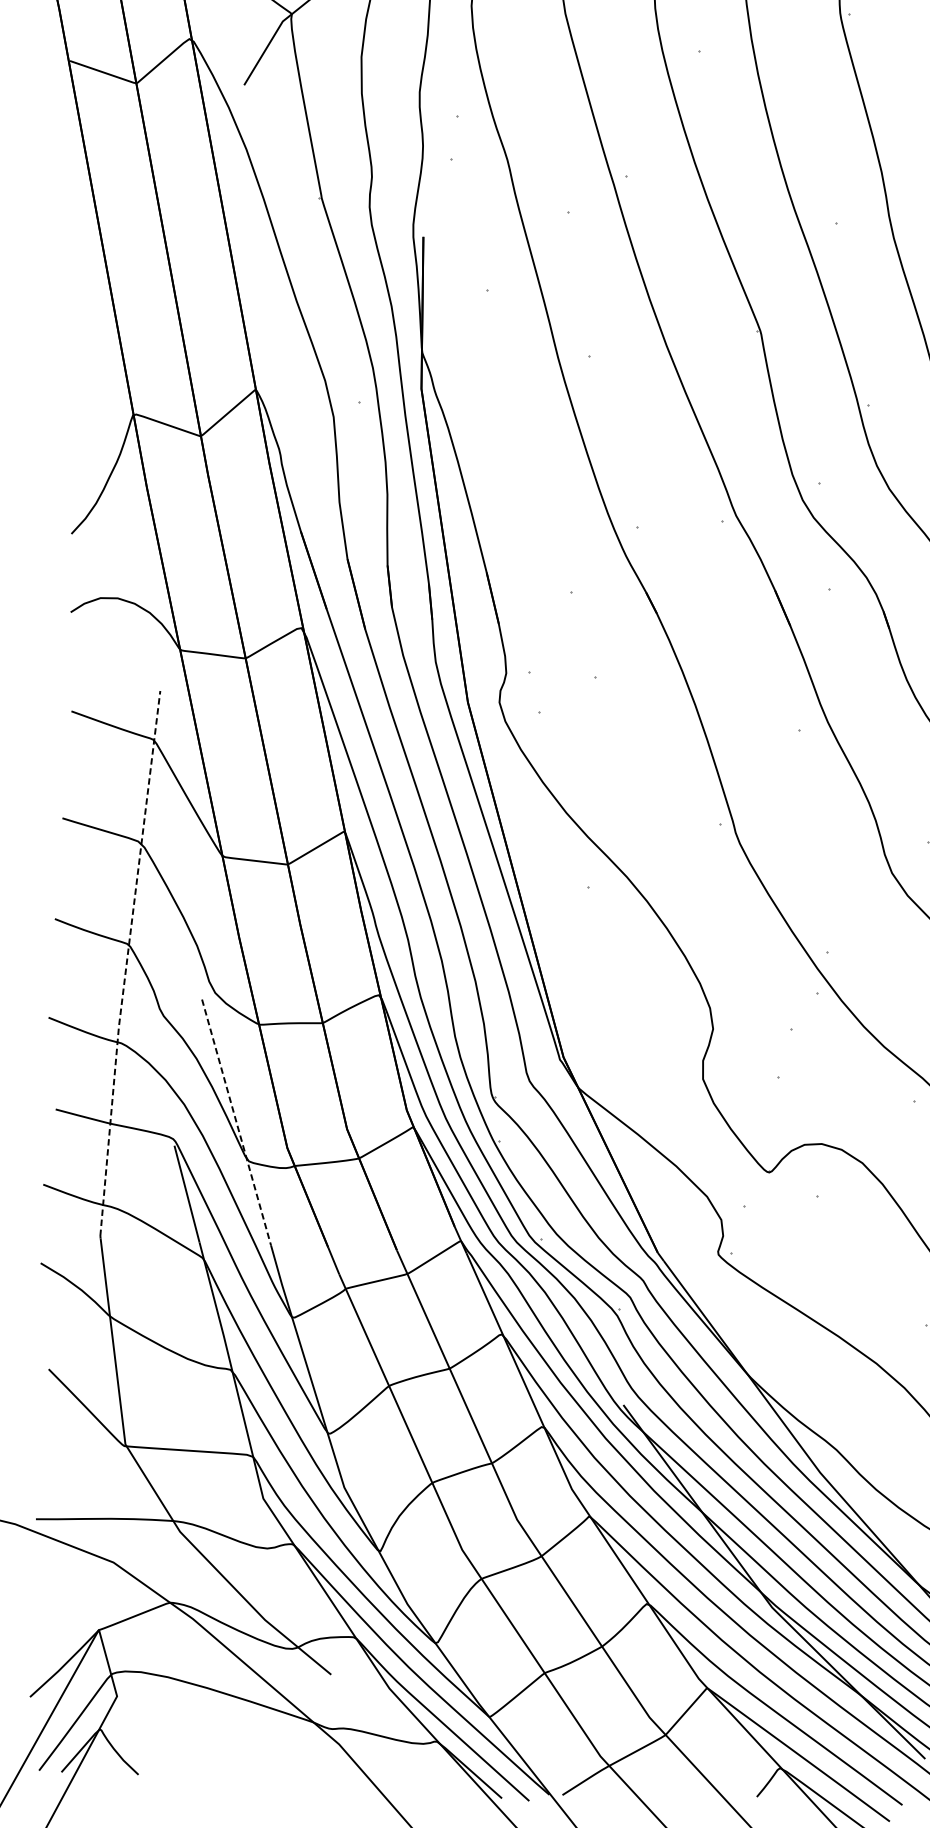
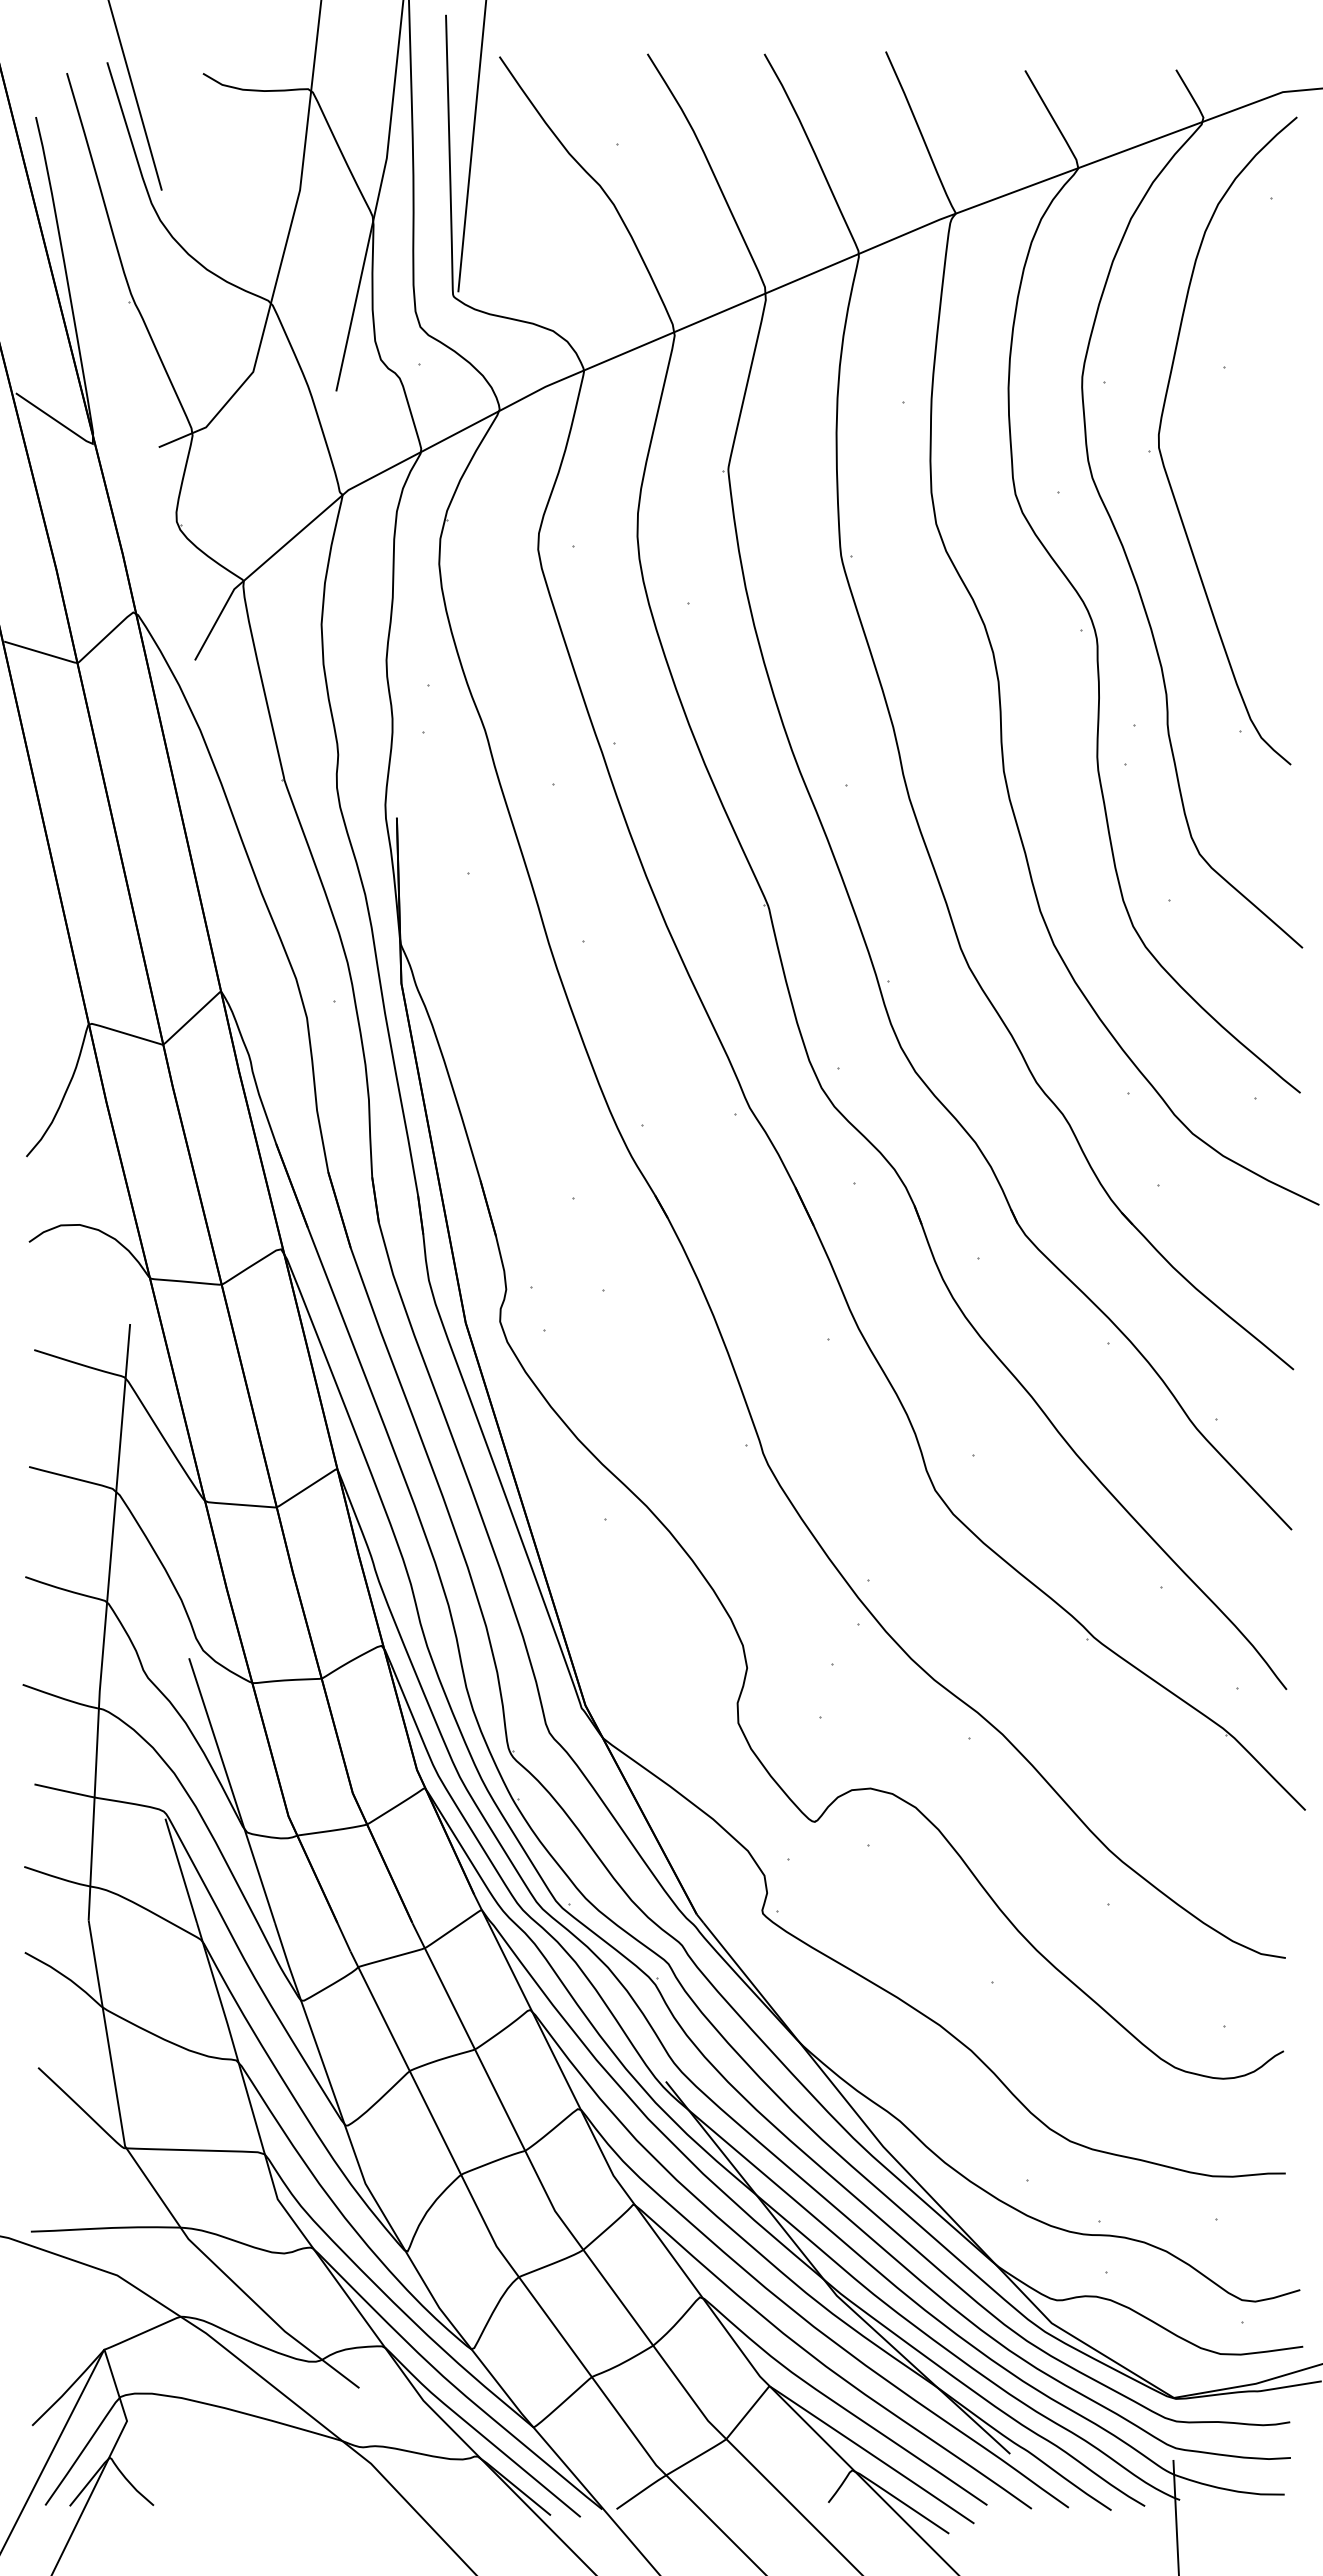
line: (126, 963) -> (105, 1622), dashed -> solid
line: (236, 1123) -> (232, 1791), dashed -> solid

